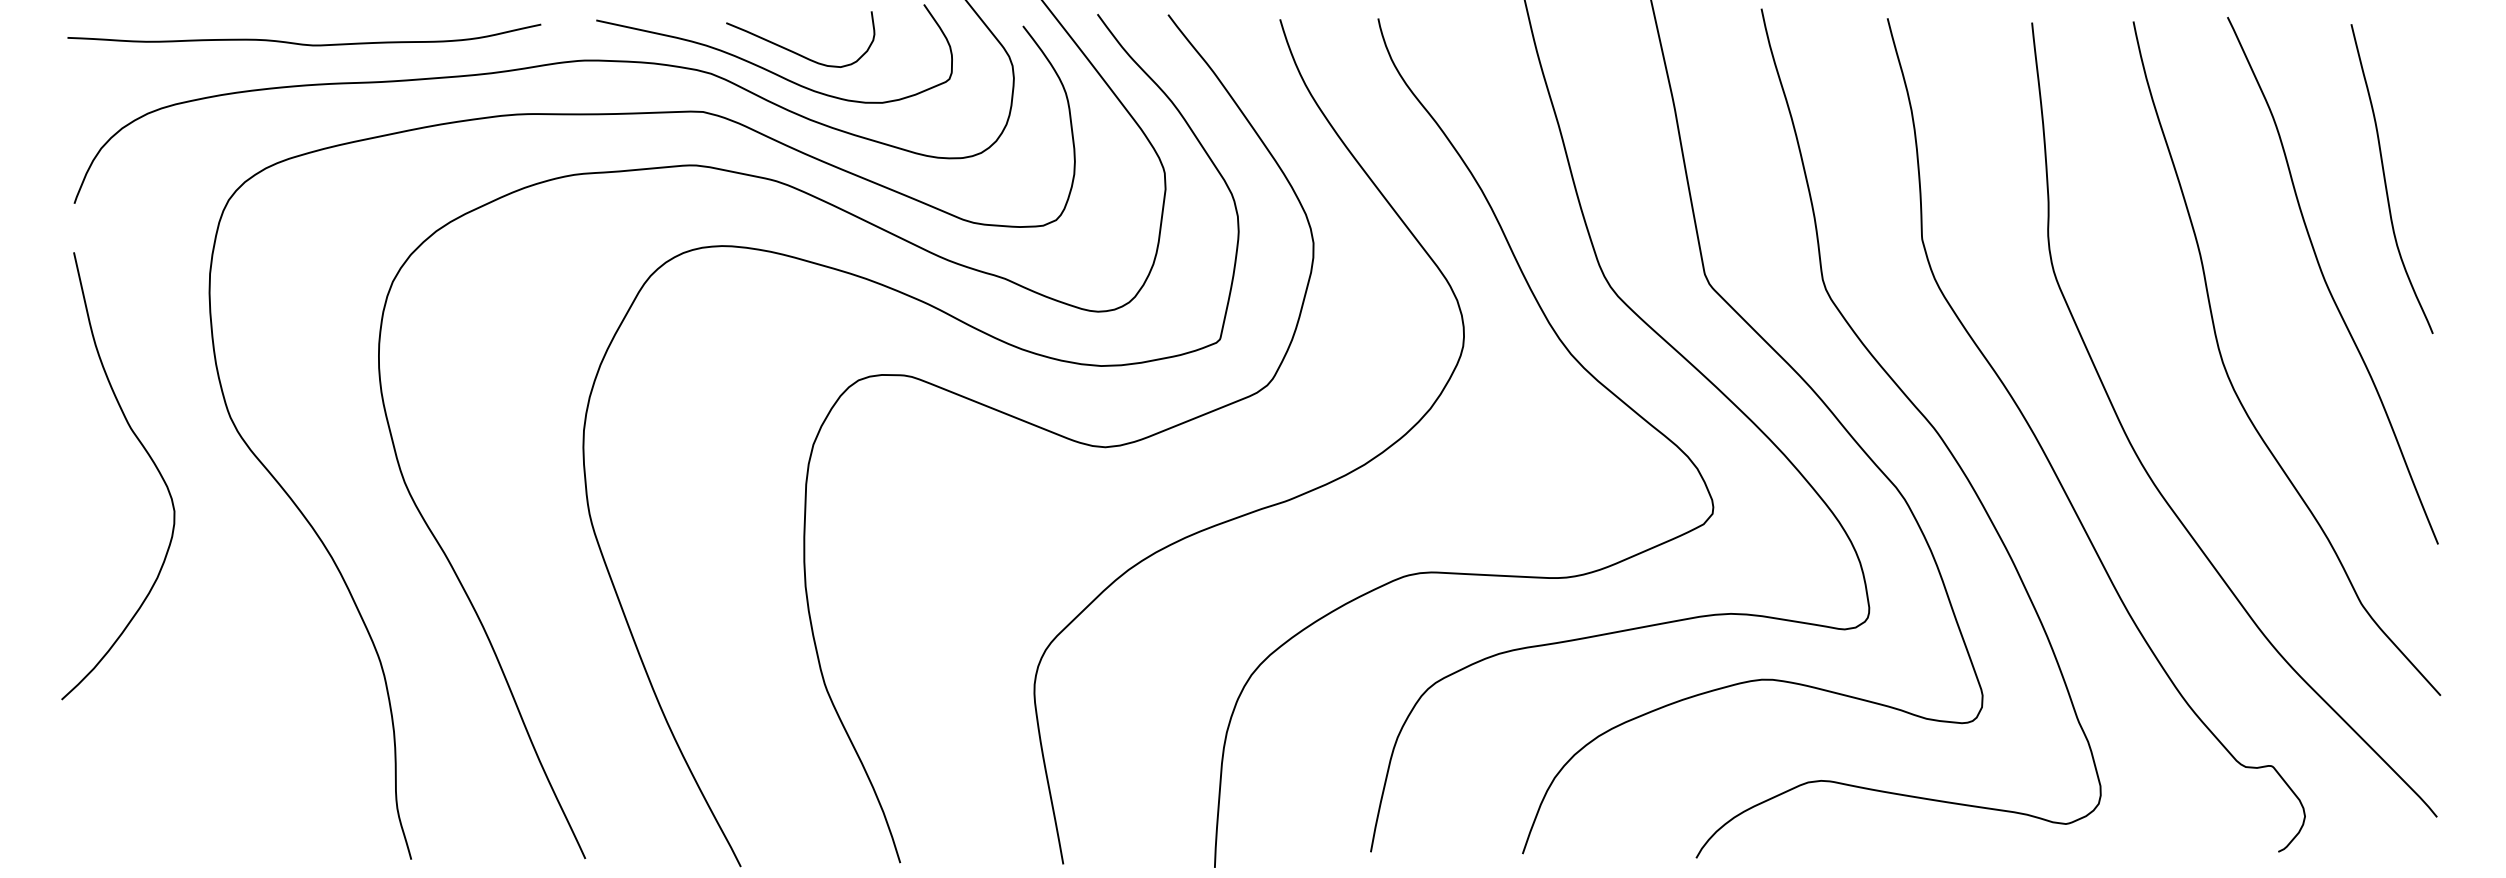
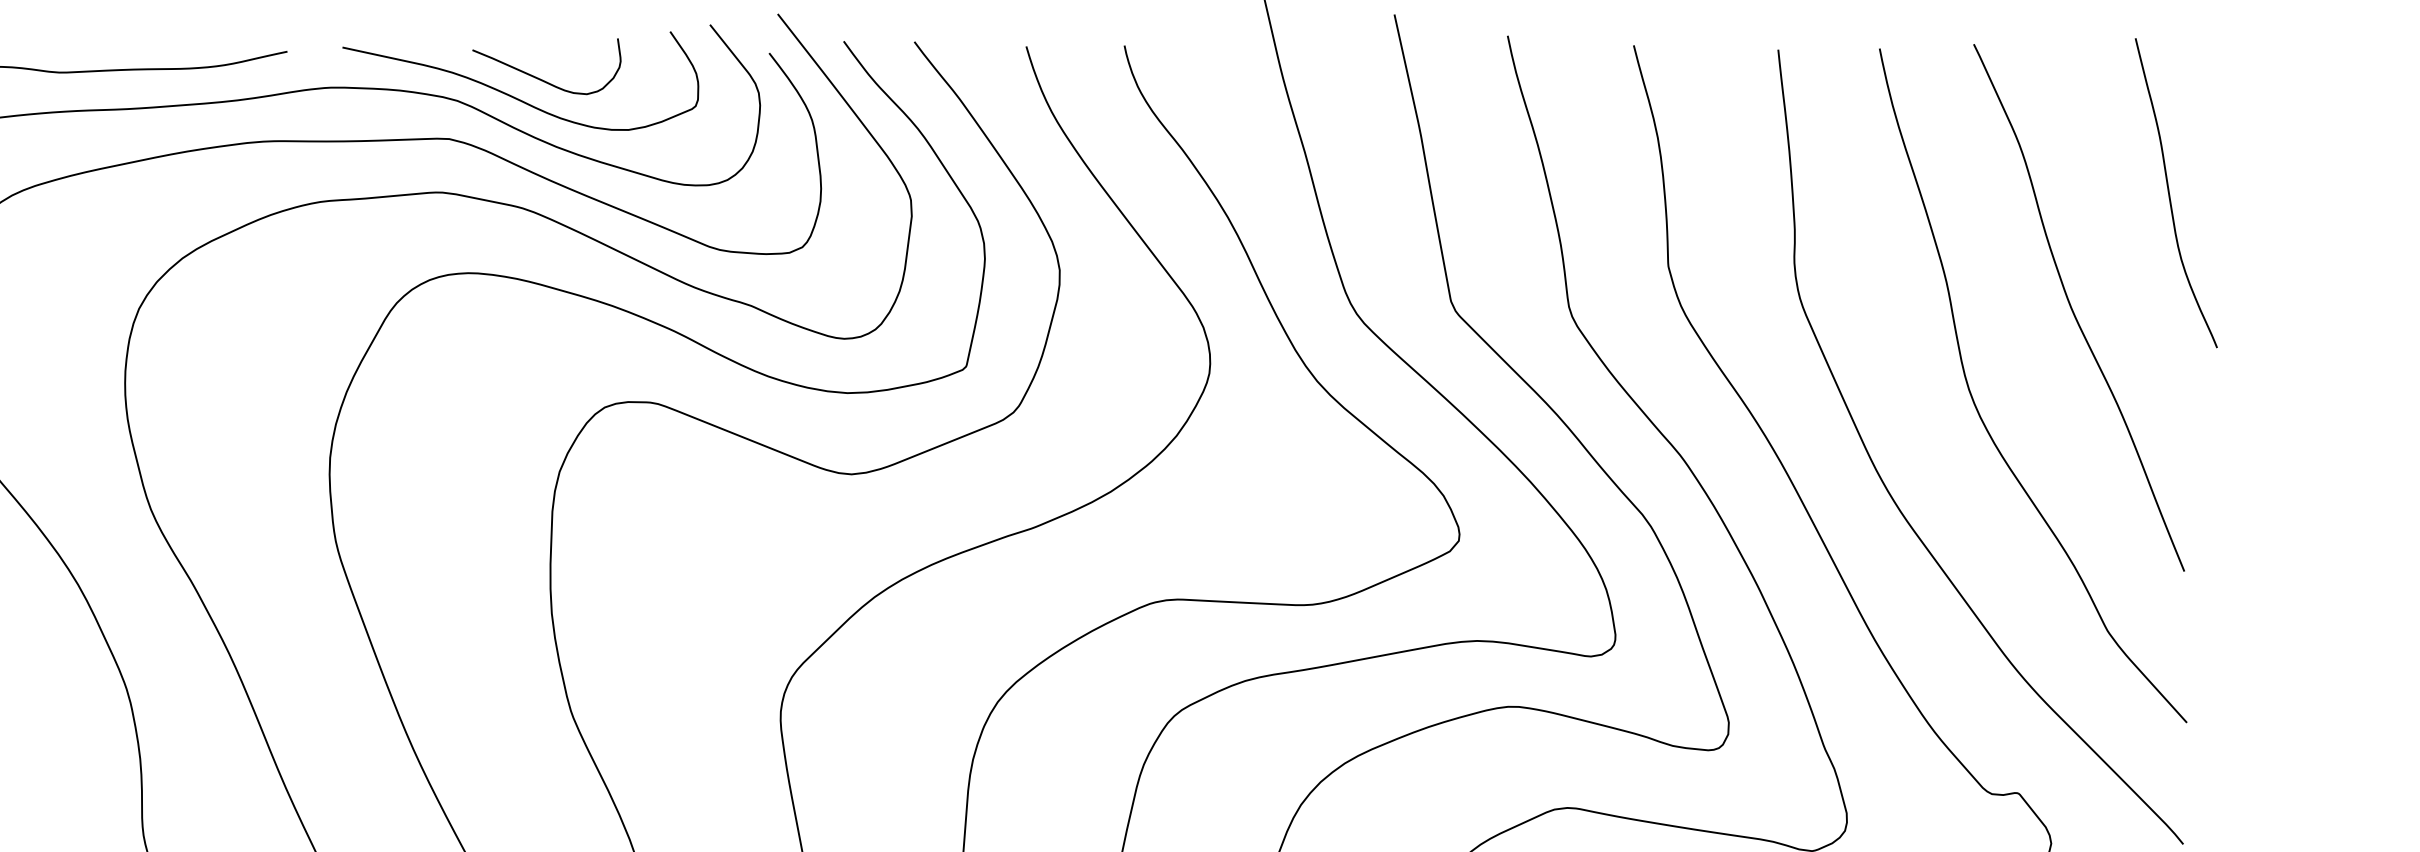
curve: (2386, 182) -> (2170, 196), moved

